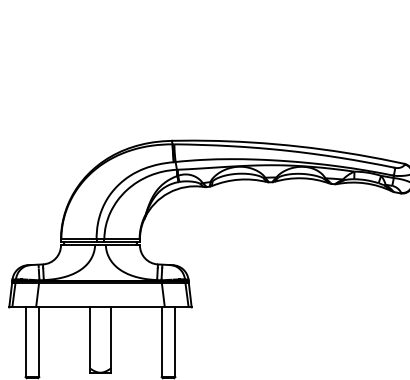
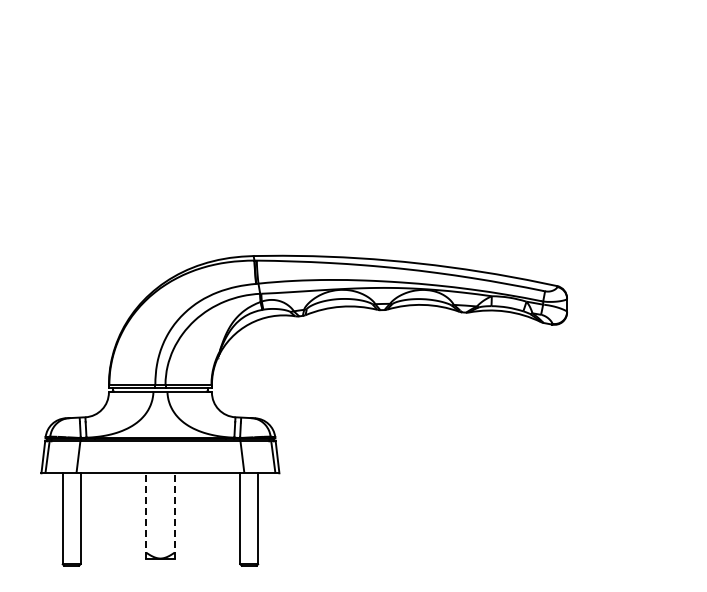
line: (89, 339) -> (146, 515), solid -> dashed
line: (111, 339) -> (174, 515), solid -> dashed

